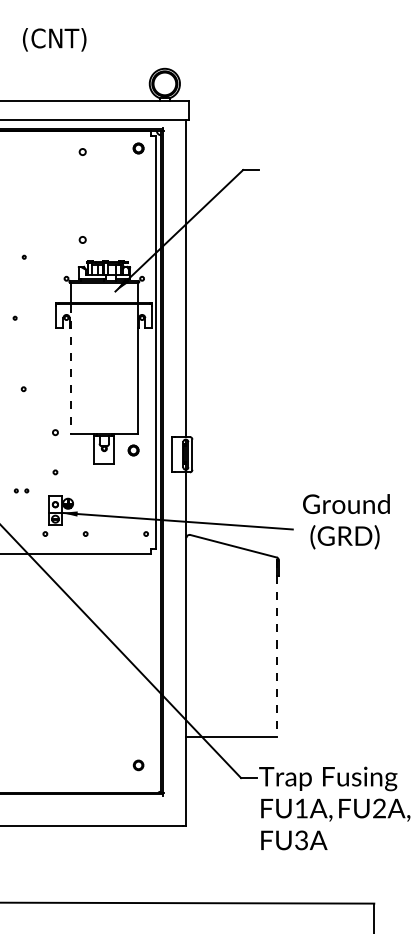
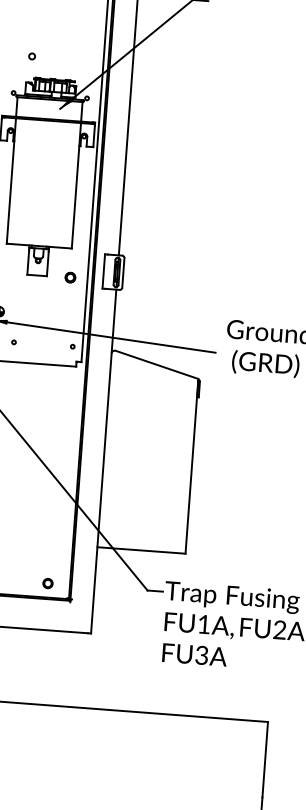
line: (70, 369) -> (10, 181), dashed -> solid
part: (133, 450) -> (70, 277), moved
line: (277, 648) -> (192, 467), dashed -> solid
part: (138, 765) -> (47, 583), moved

